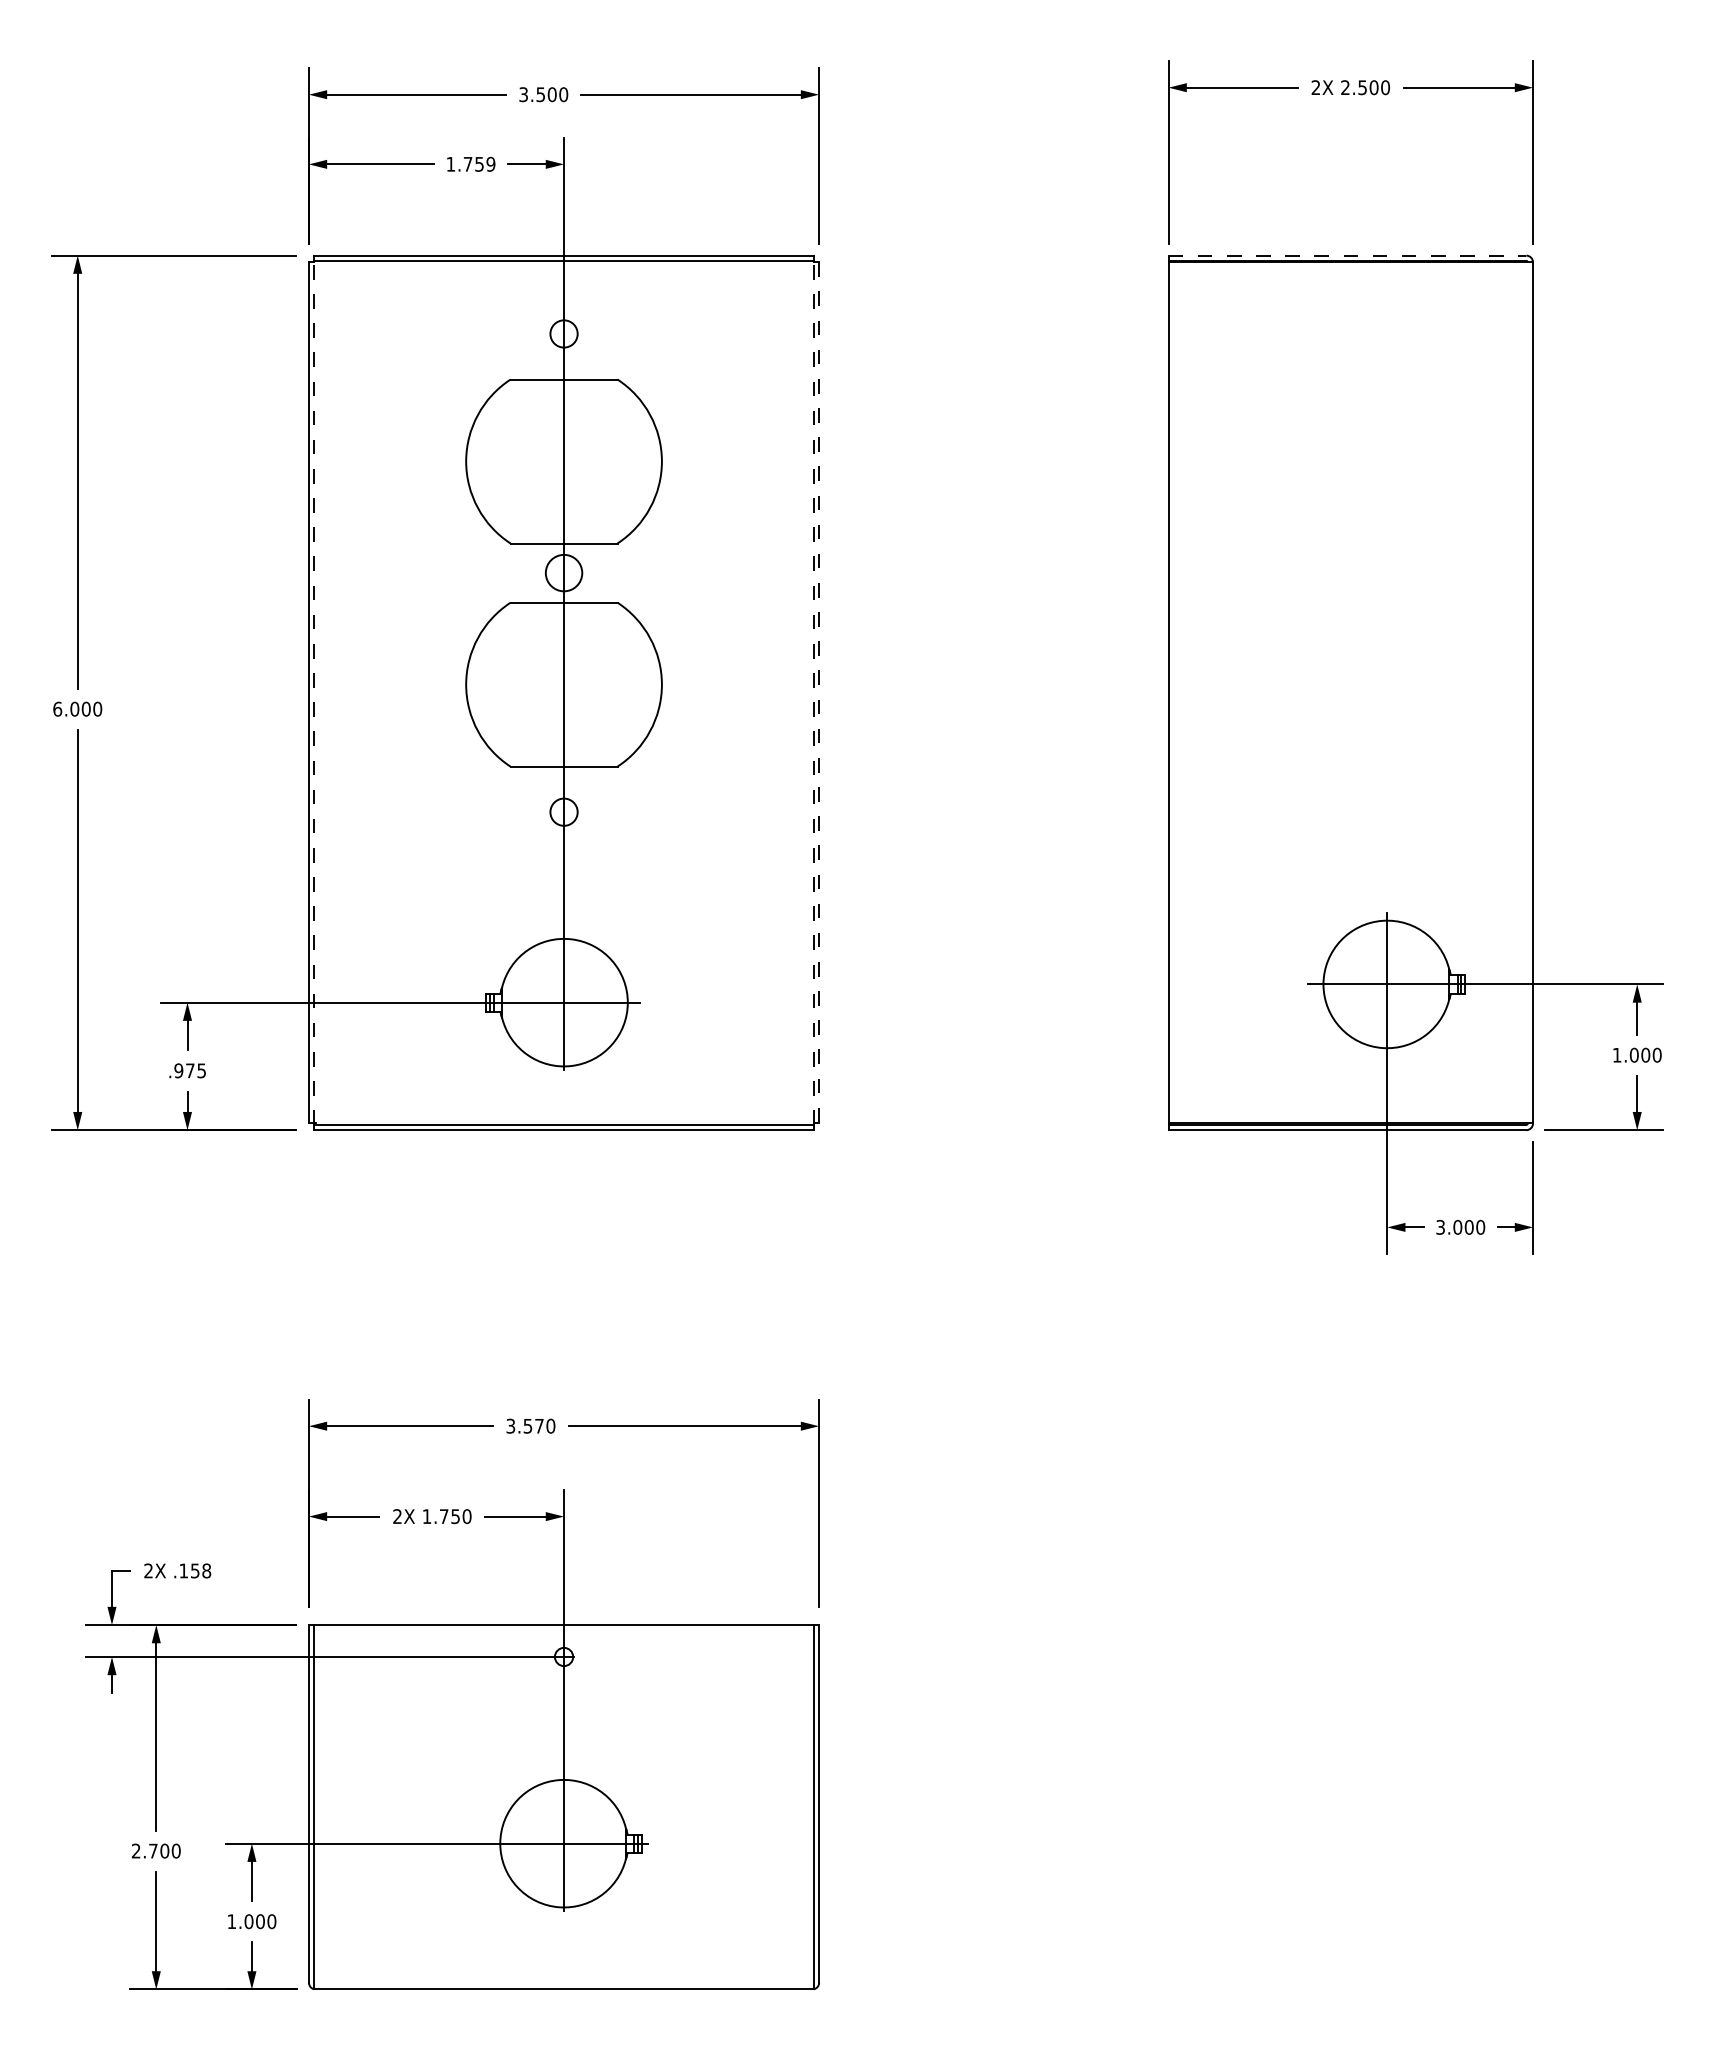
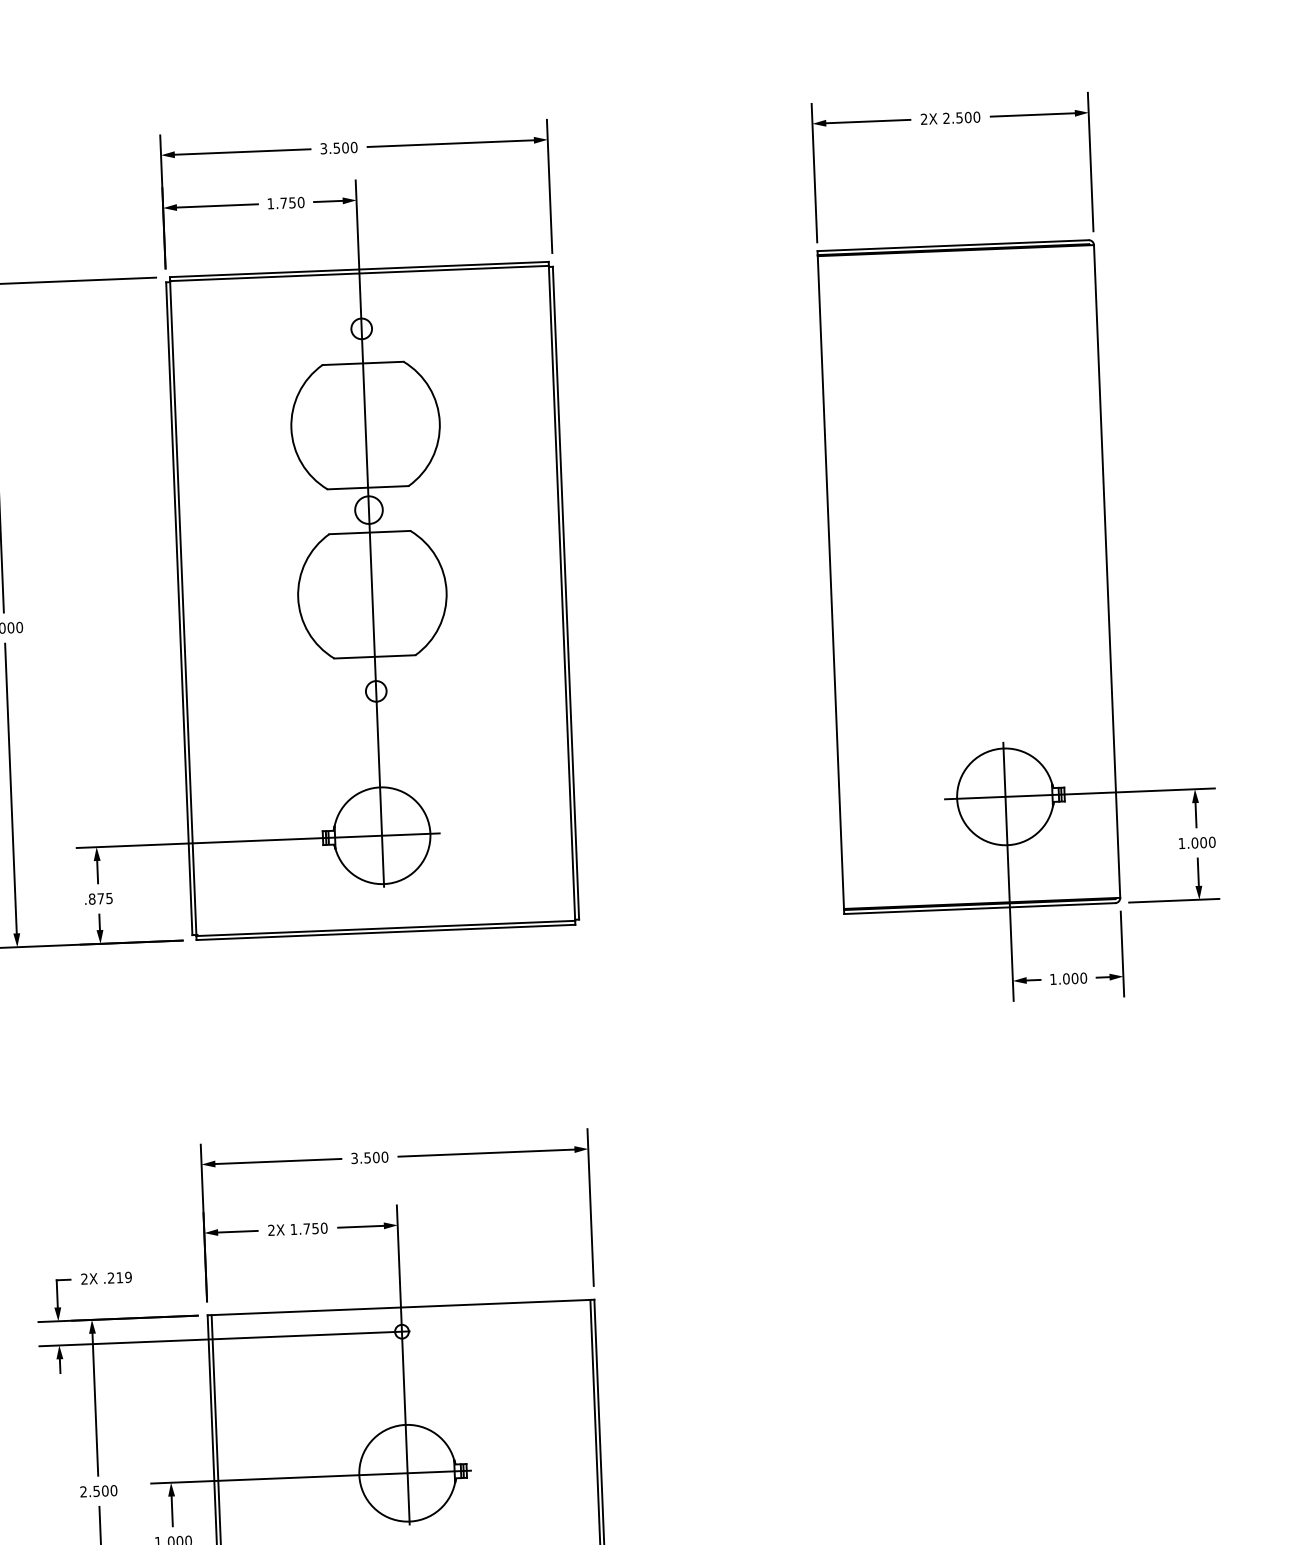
text: (490, 164) -> (300, 202), 1.759 -> 1.750
line: (1347, 255) -> (953, 245), dashed -> solid
line: (314, 692) -> (183, 608), dashed -> solid
line: (813, 692) -> (561, 593), dashed -> solid
line: (819, 692) -> (566, 592), dashed -> solid
text: (178, 1070) -> (91, 898), .975 -> .875
text: (1440, 1226) -> (1053, 978), 3.000 -> 1.000
text: (539, 1425) -> (376, 1157), 3.570 -> 3.500
text: (195, 1570) -> (120, 1277), .158 -> .219
text: (153, 1850) -> (96, 1490), 2.700 -> 2.500

